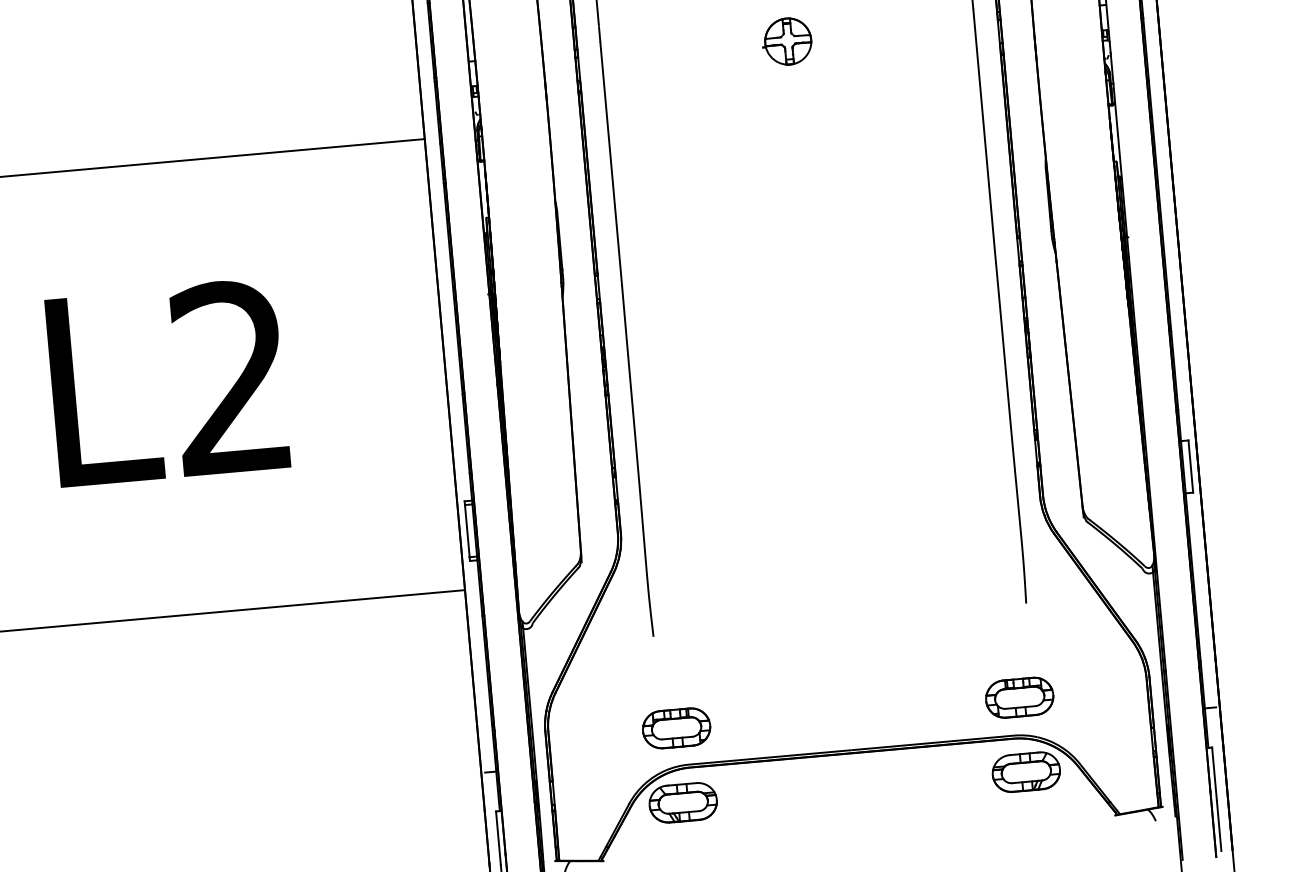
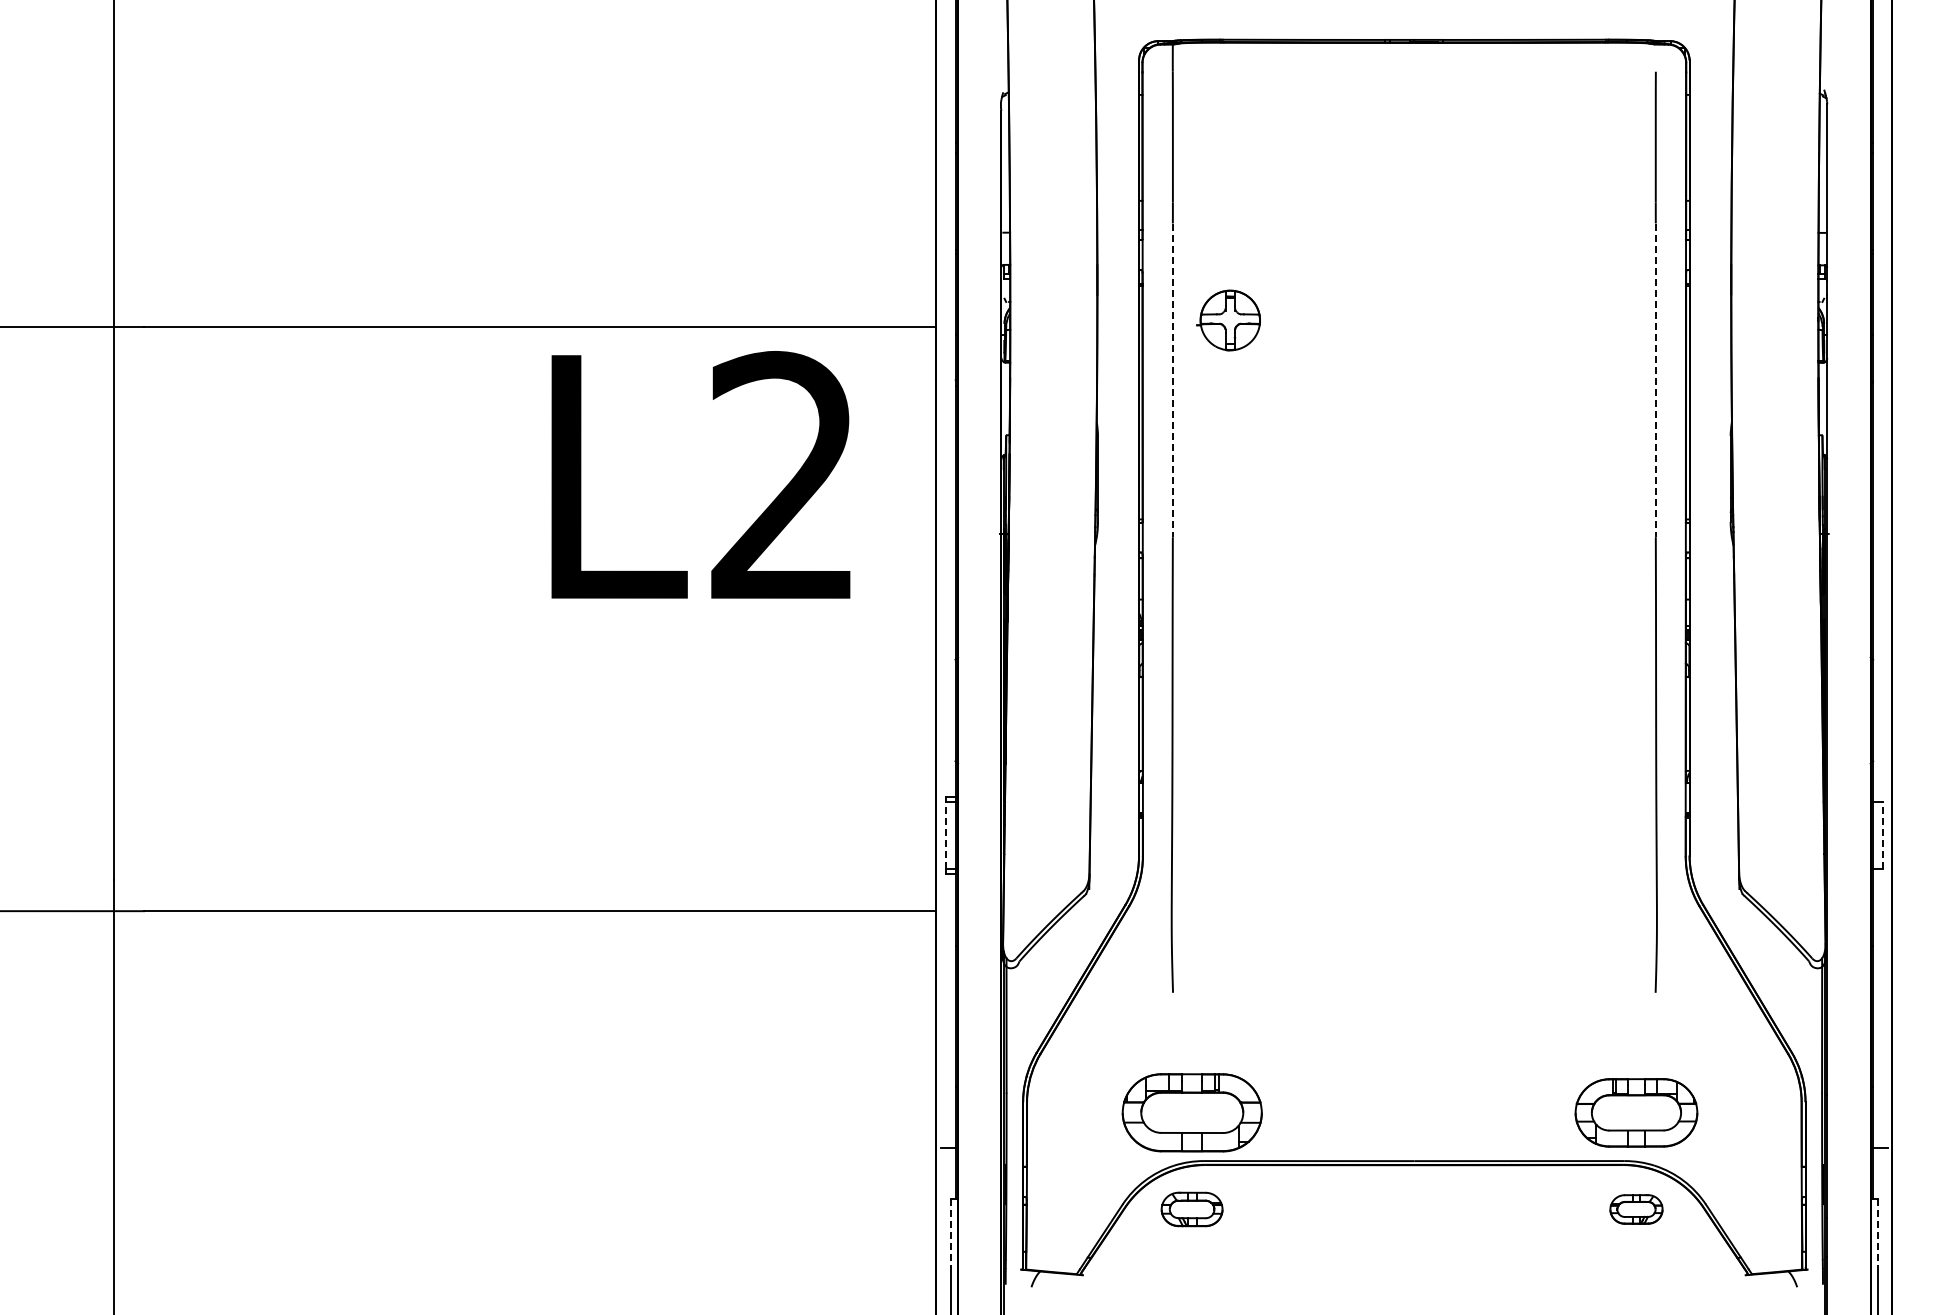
part: (786, 41) -> (1228, 320), moved
line: (983, 130) -> (1655, 380), solid -> dashed
line: (610, 164) -> (1172, 380), solid -> dashed
text: (167, 381) -> (700, 474), moved
line: (1190, 466) -> (1882, 835), solid -> dashed
line: (467, 531) -> (945, 835), solid -> dashed
part: (1019, 698) -> (1636, 1113), size x1.4
part: (676, 728) -> (1191, 1113), size x1.6
part: (1026, 772) -> (1636, 1209), size x0.6
line: (1214, 774) -> (1877, 1234), solid -> dashed
part: (682, 802) -> (1191, 1209), size x0.7
line: (498, 838) -> (950, 1233), solid -> dashed

